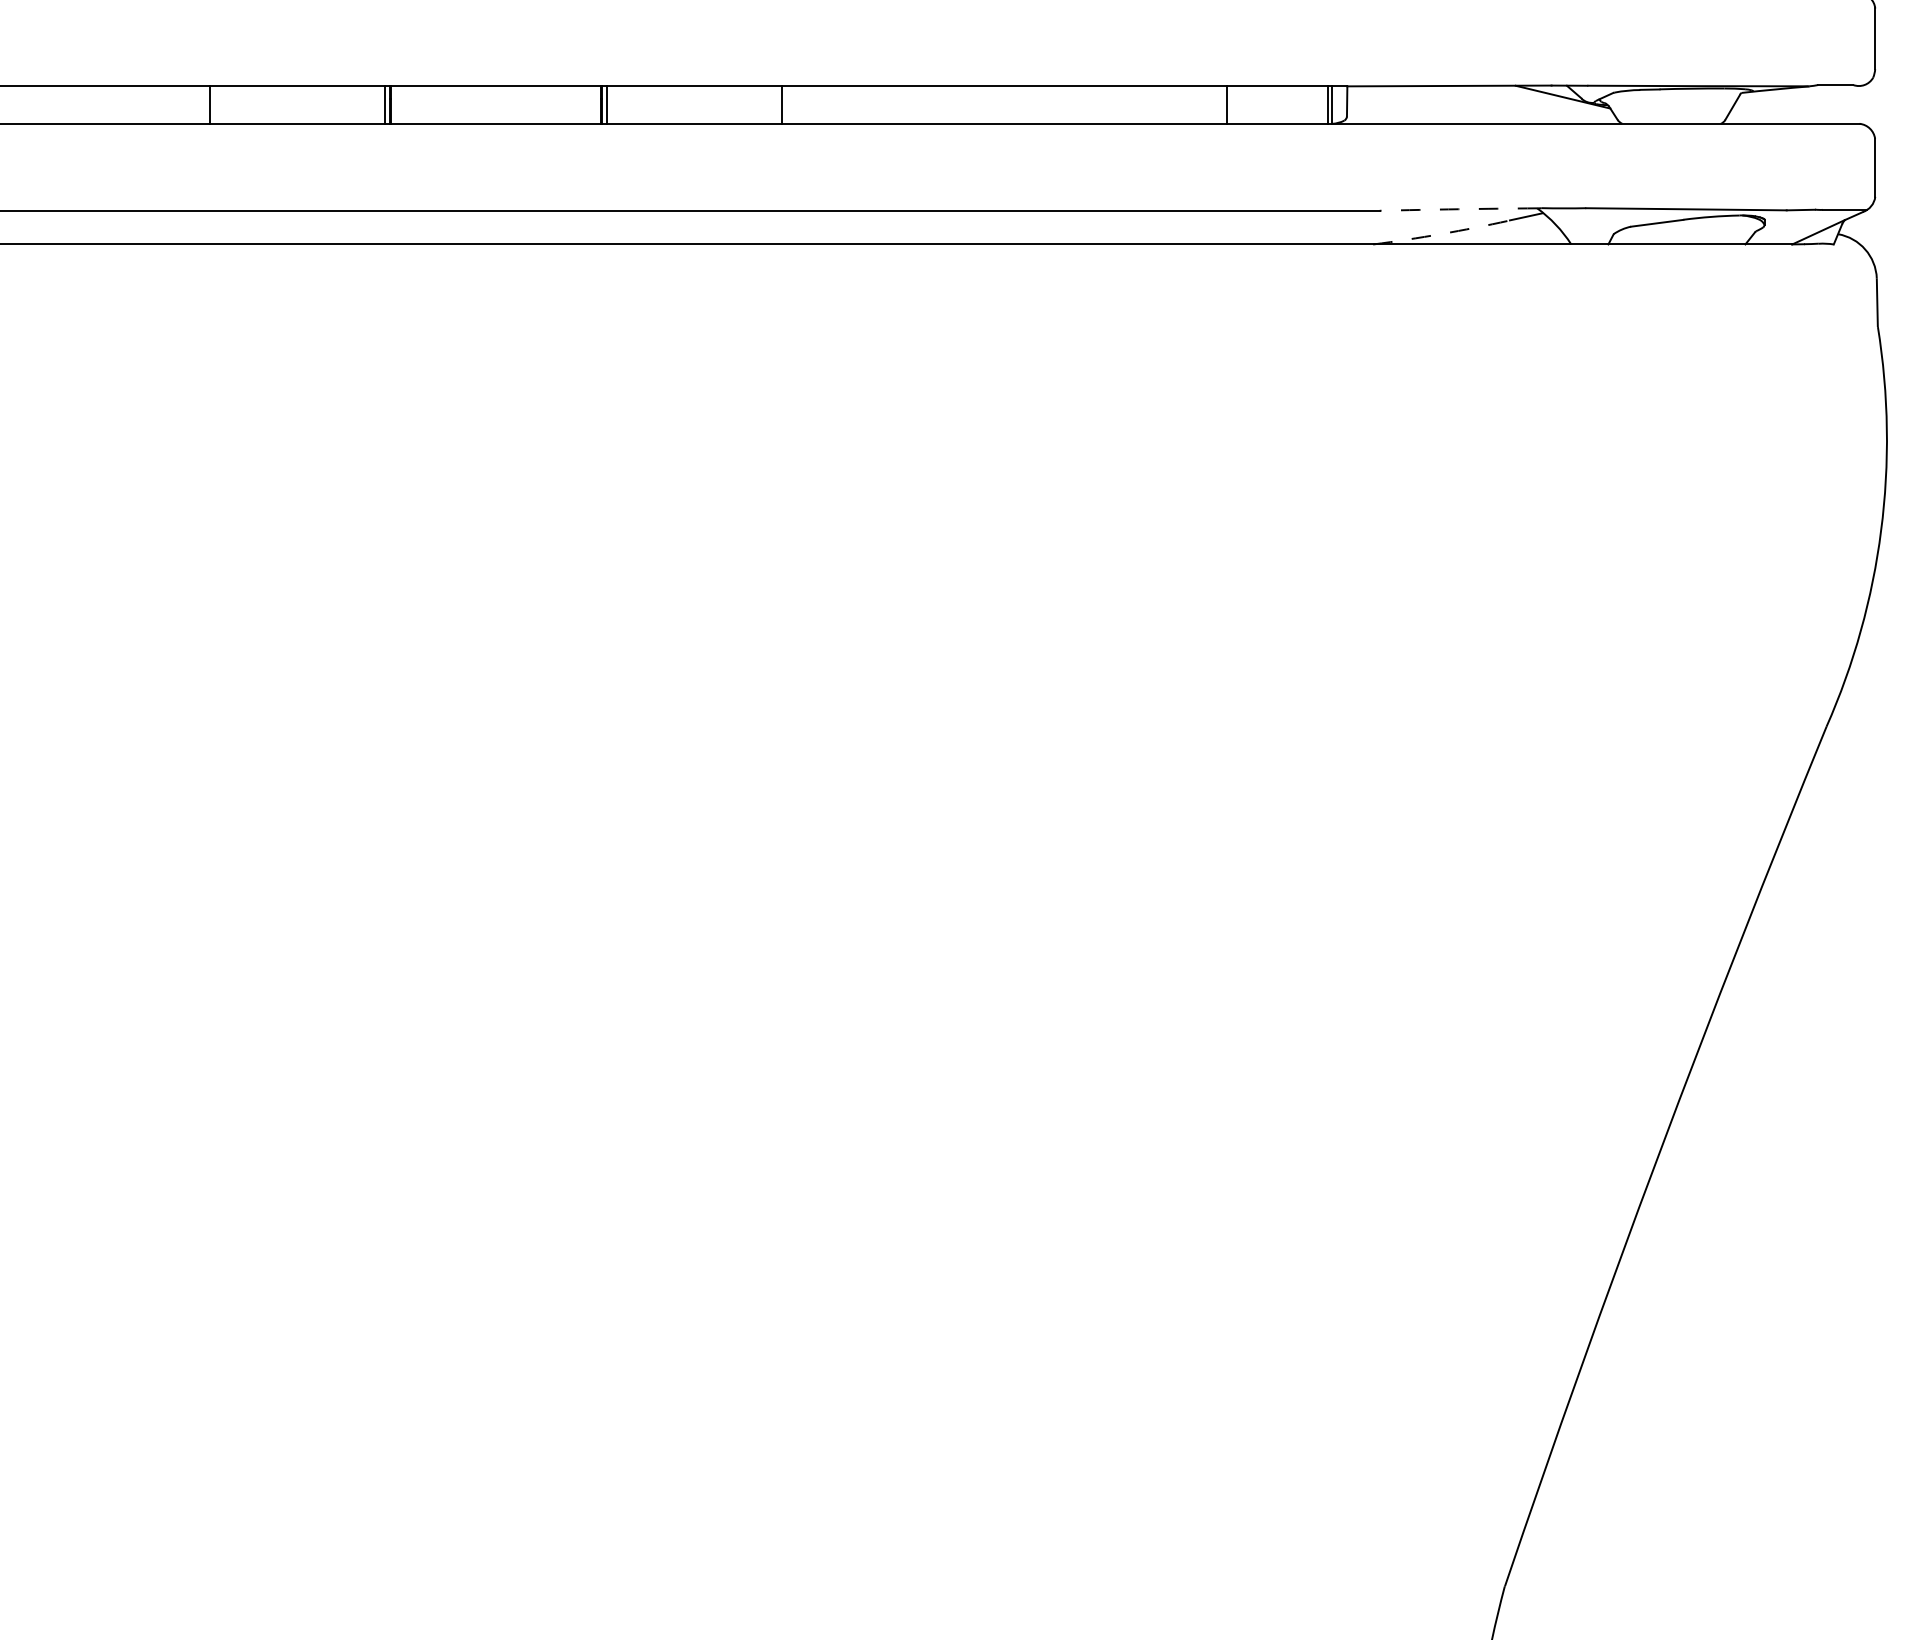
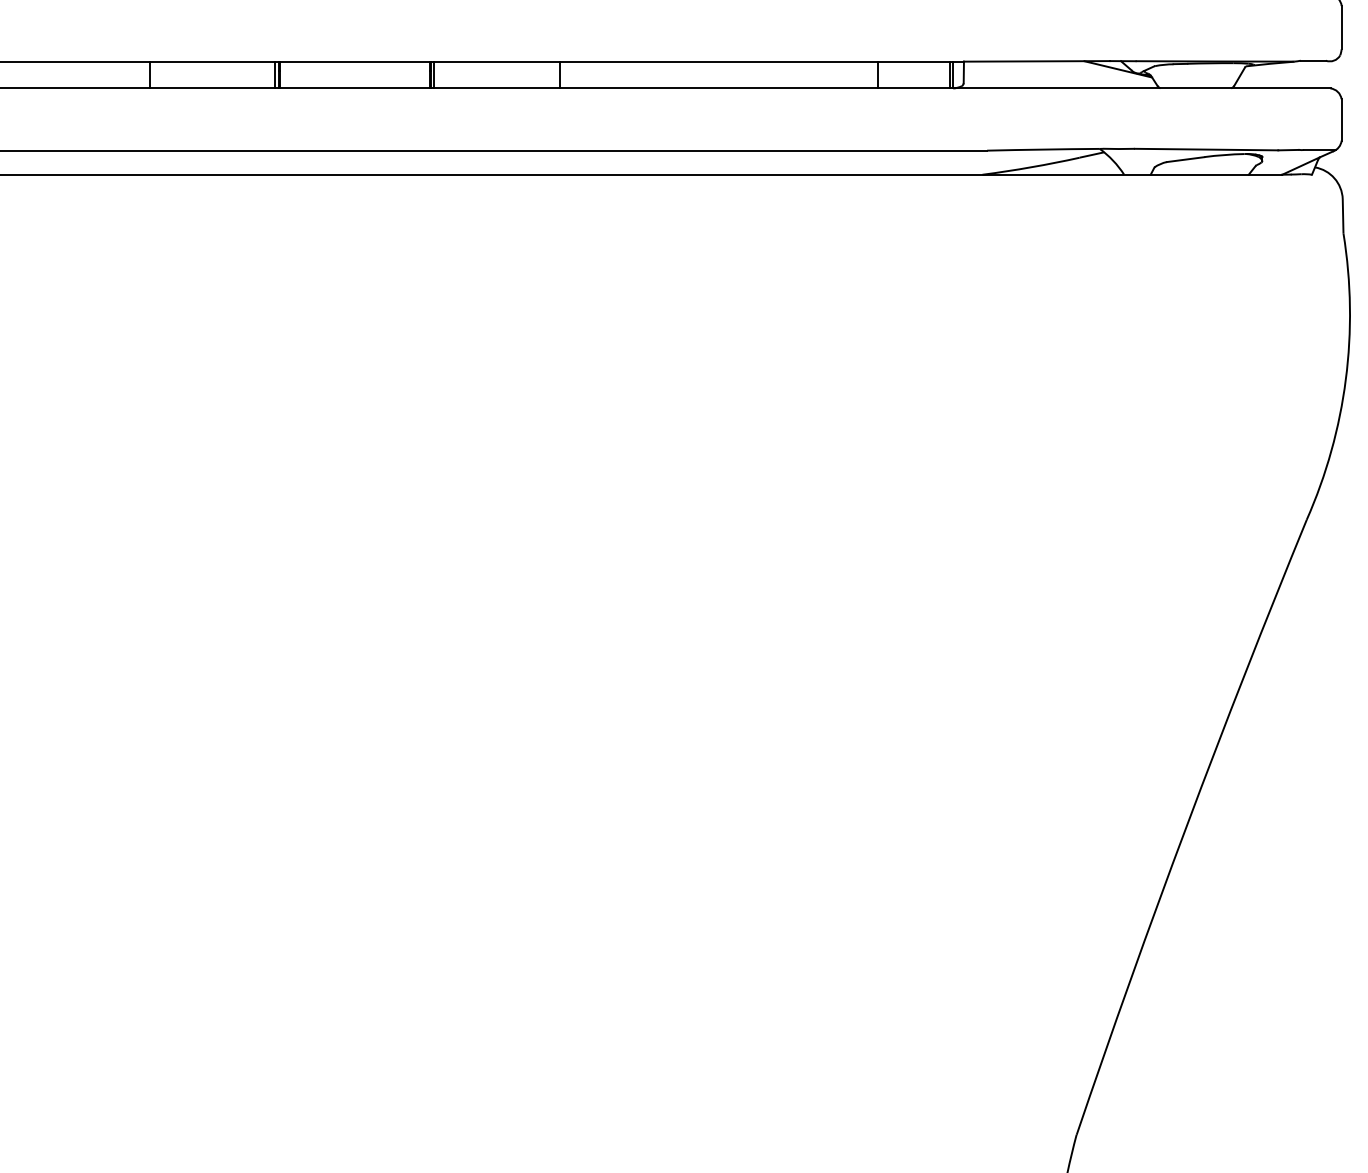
arc: (1458, 209) -> (1043, 149), dashed -> solid
arc: (1441, 234) -> (1031, 167), dashed -> solid

